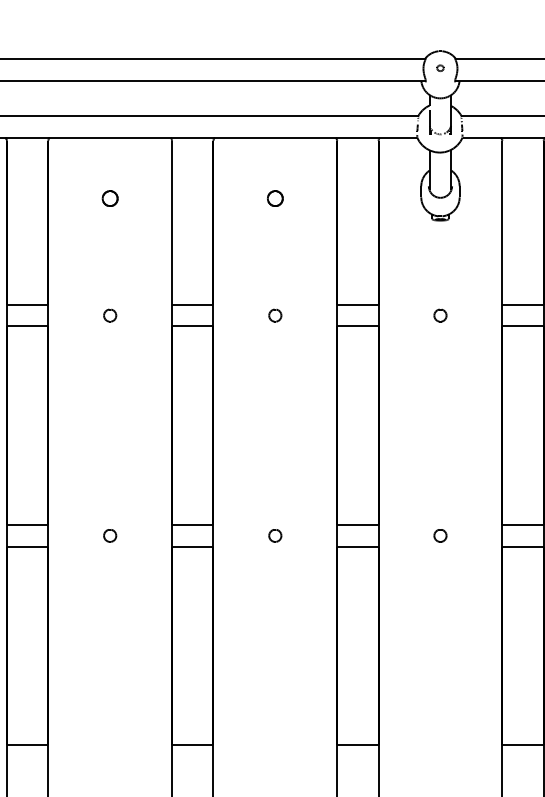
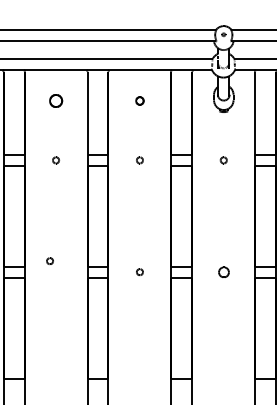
part: (109, 197) -> (55, 100), size x1.6
part: (109, 534) -> (49, 260), moved
part: (439, 534) -> (223, 271), size x1.6

